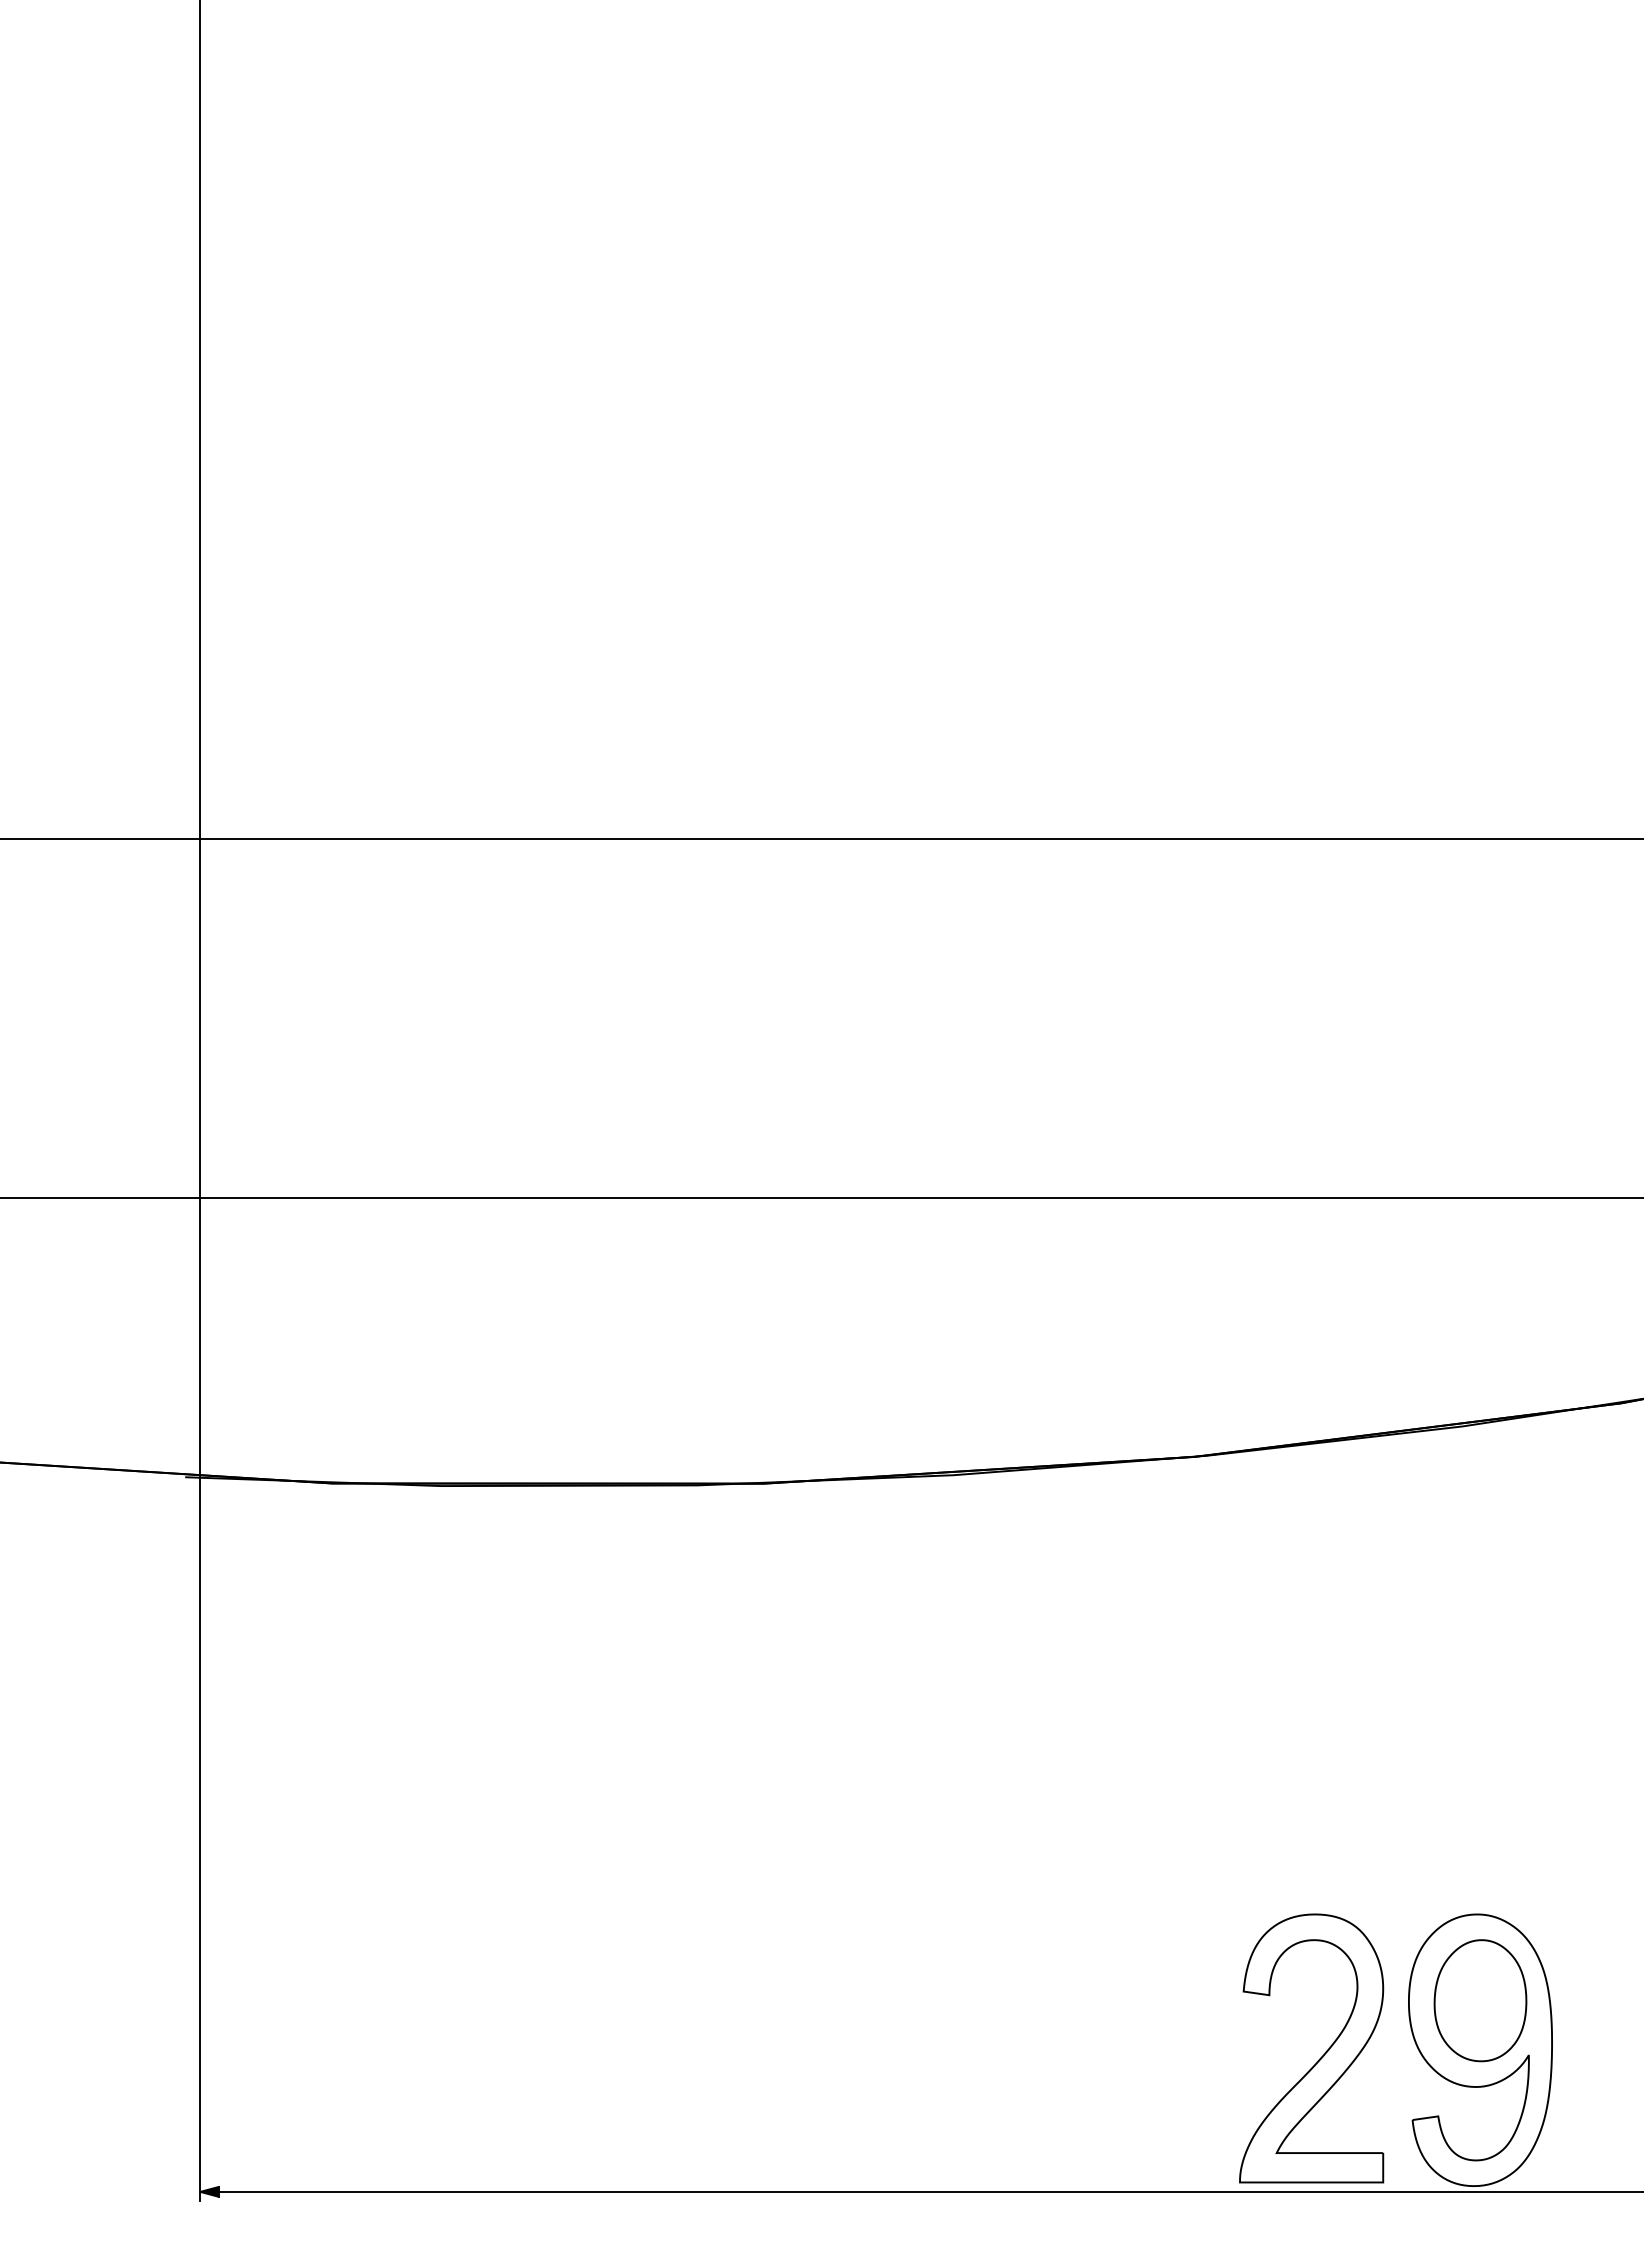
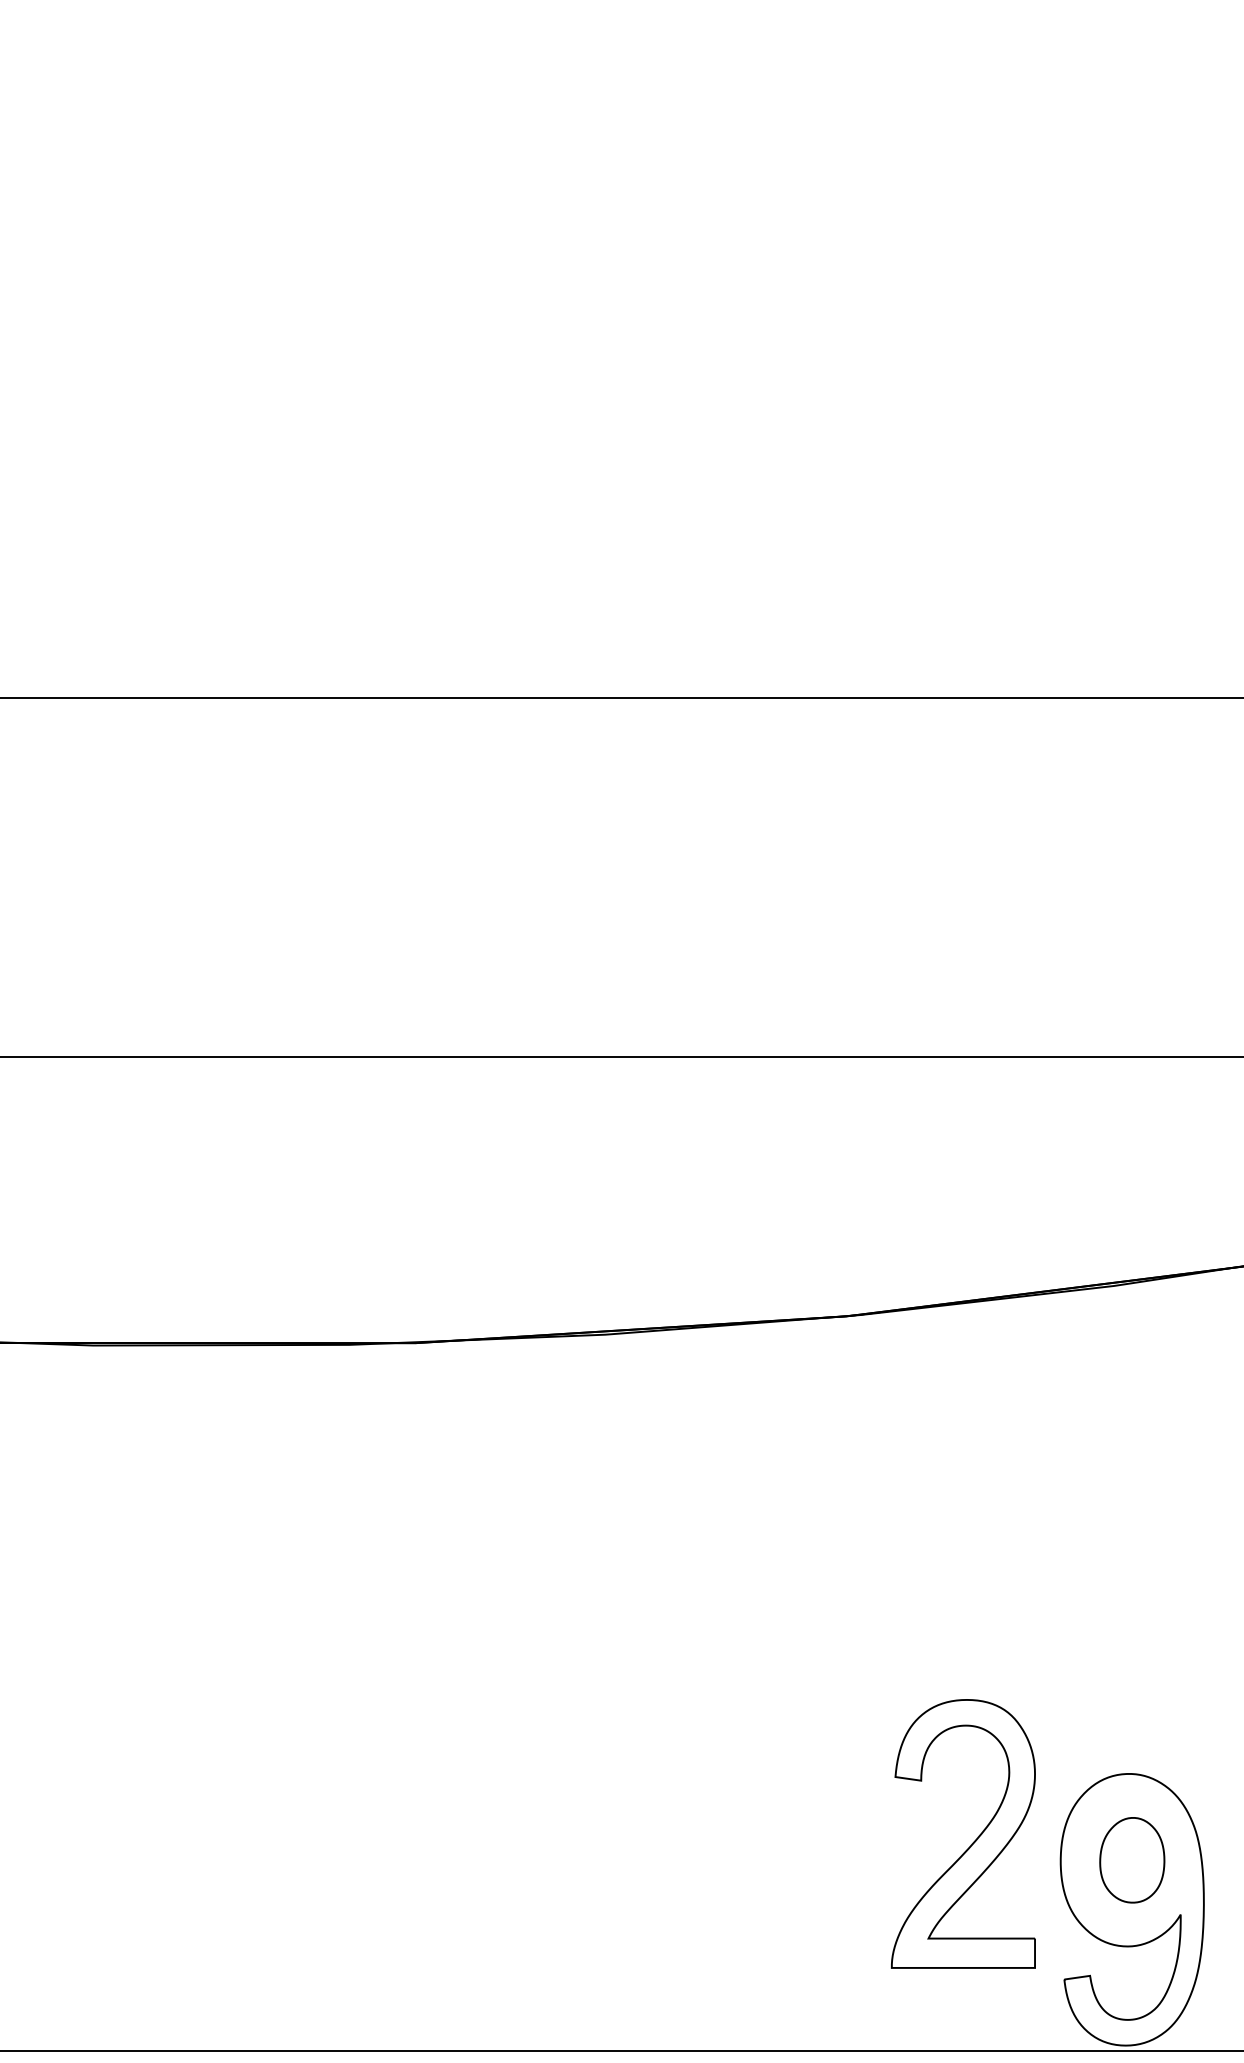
part: (1480, 2000) -> (1132, 1859), size x0.7
part: (1320, 2057) -> (972, 1842), moved

